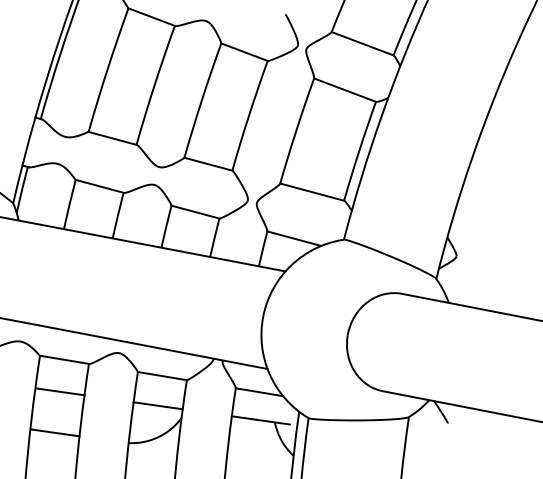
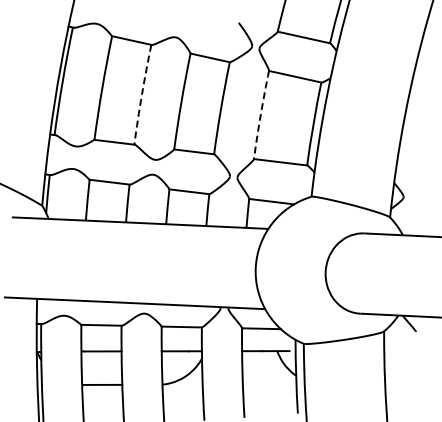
arc: (154, 84) -> (141, 94), solid -> dashed
arc: (296, 130) -> (260, 114), solid -> dashed

